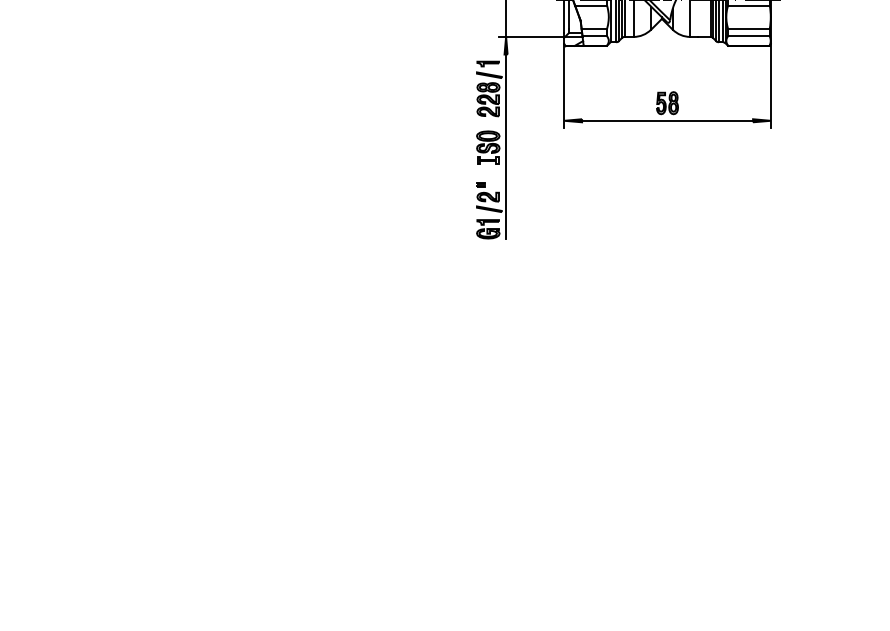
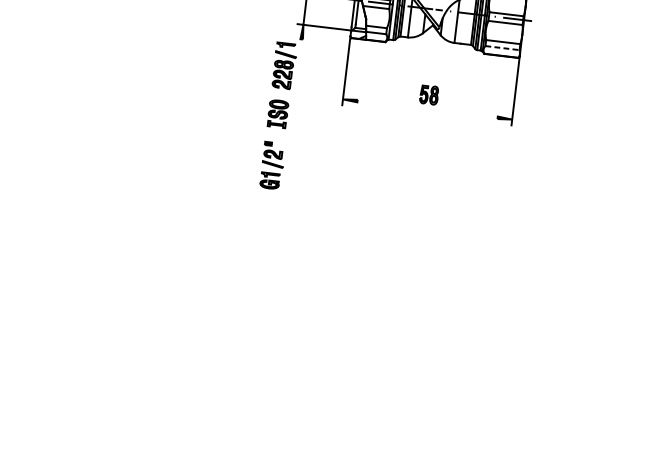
line: (748, 36) -> (502, 48), solid -> dashed
line: (667, 120) -> (427, 109), removed
line: (506, 146) -> (293, 114), removed

